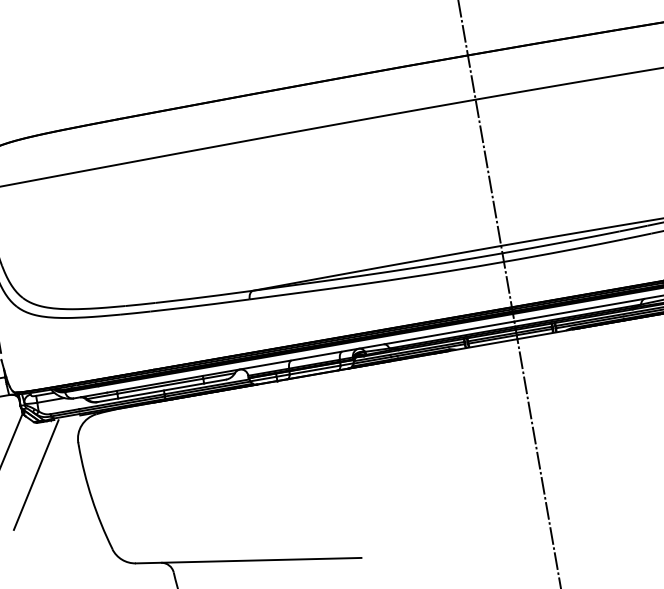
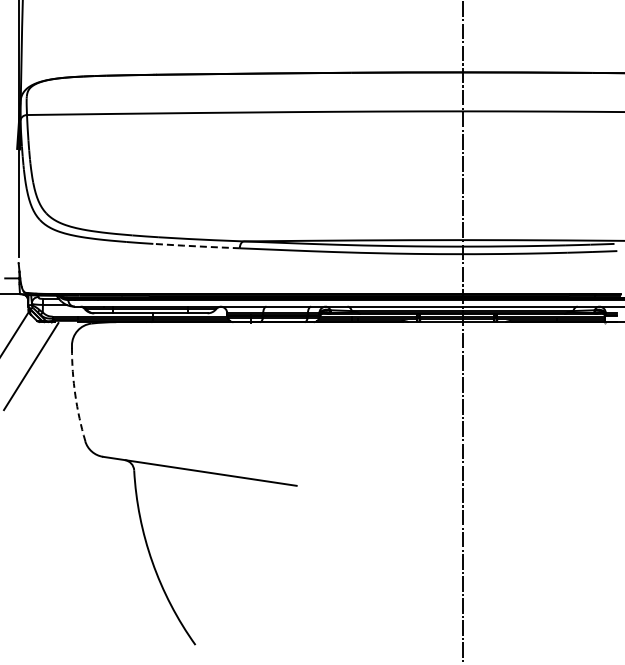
line: (200, 305) -> (196, 246), solid -> dashed
arc: (92, 499) -> (75, 395), solid -> dashed

